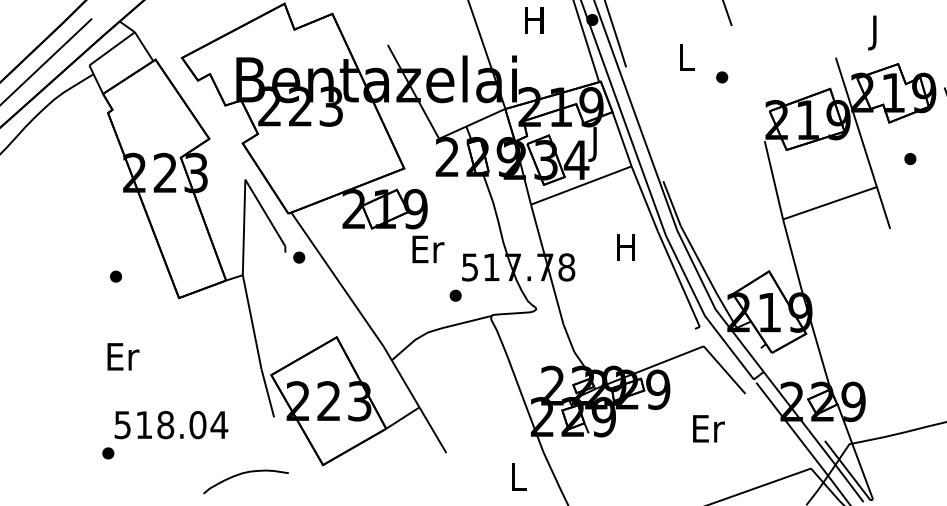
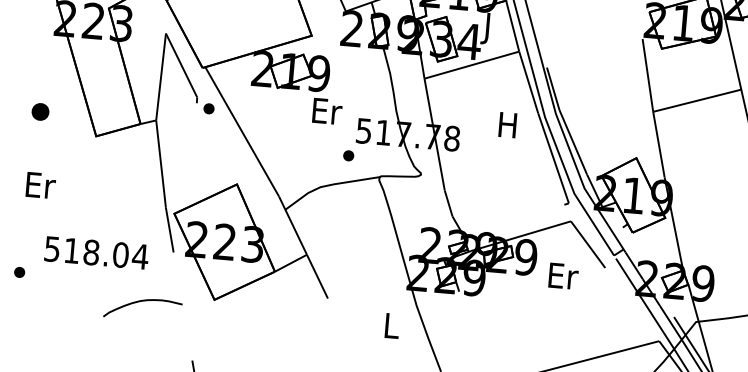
part: (115, 276) -> (40, 111), size x1.6
text: (171, 425) -> (96, 253), moved
text: (708, 428) -> (563, 275), moved

